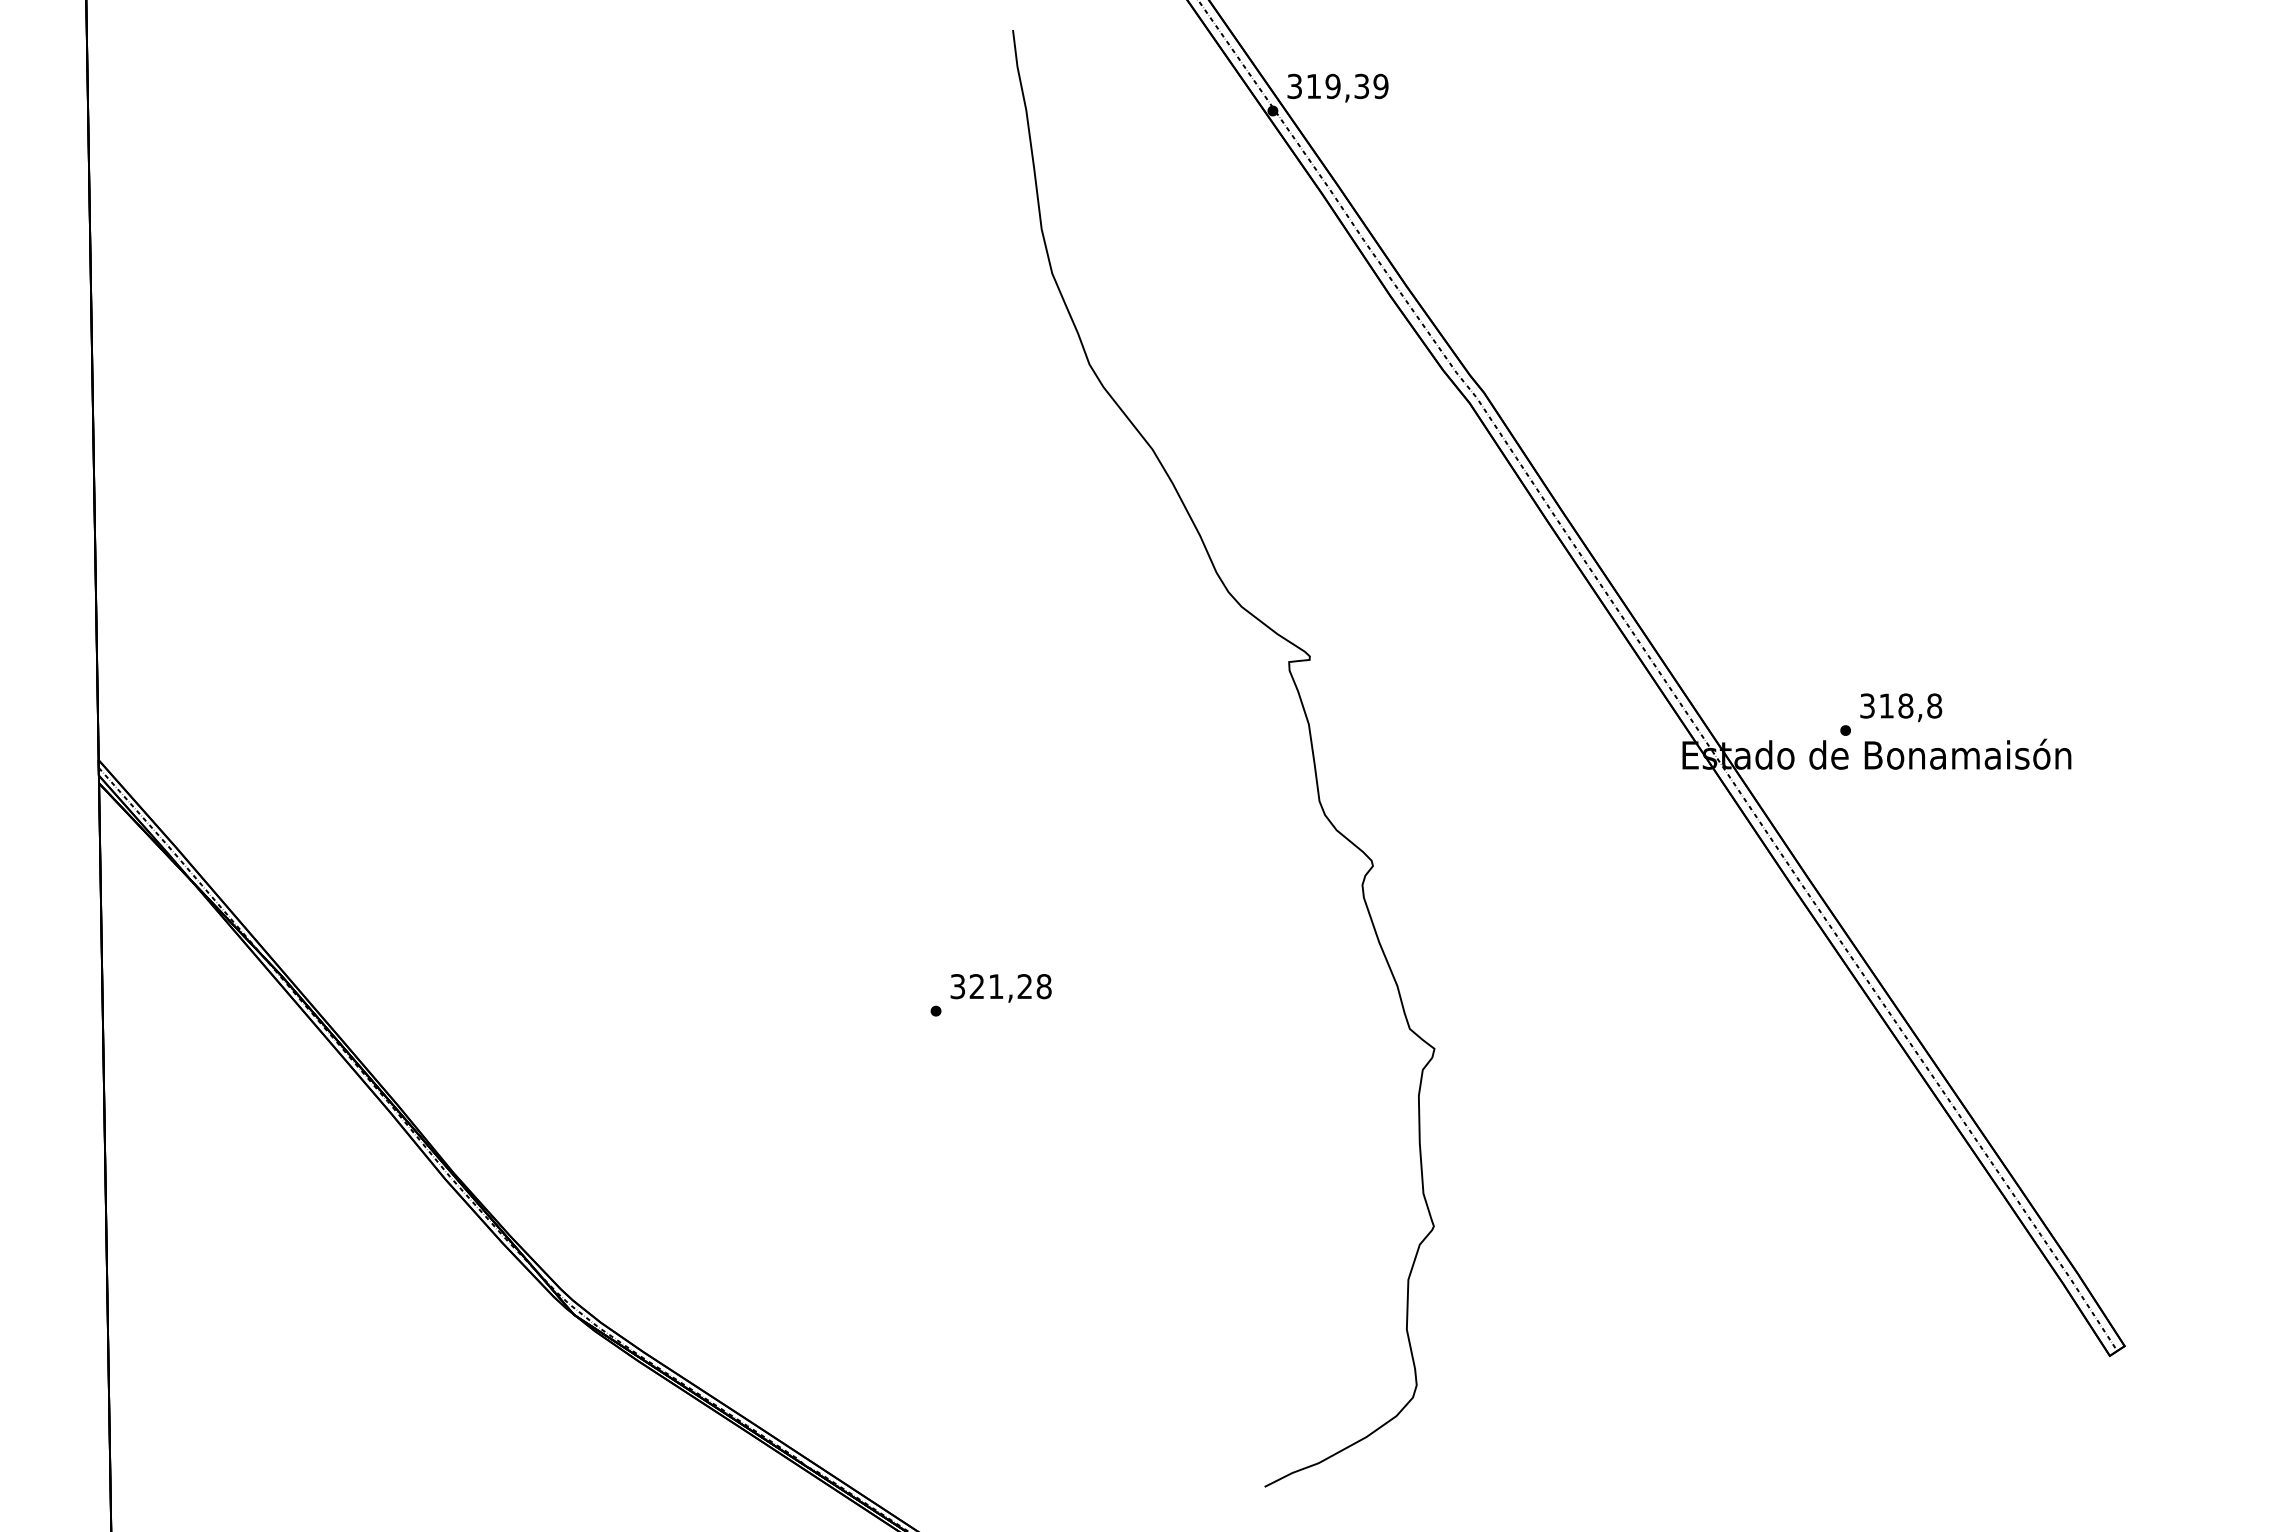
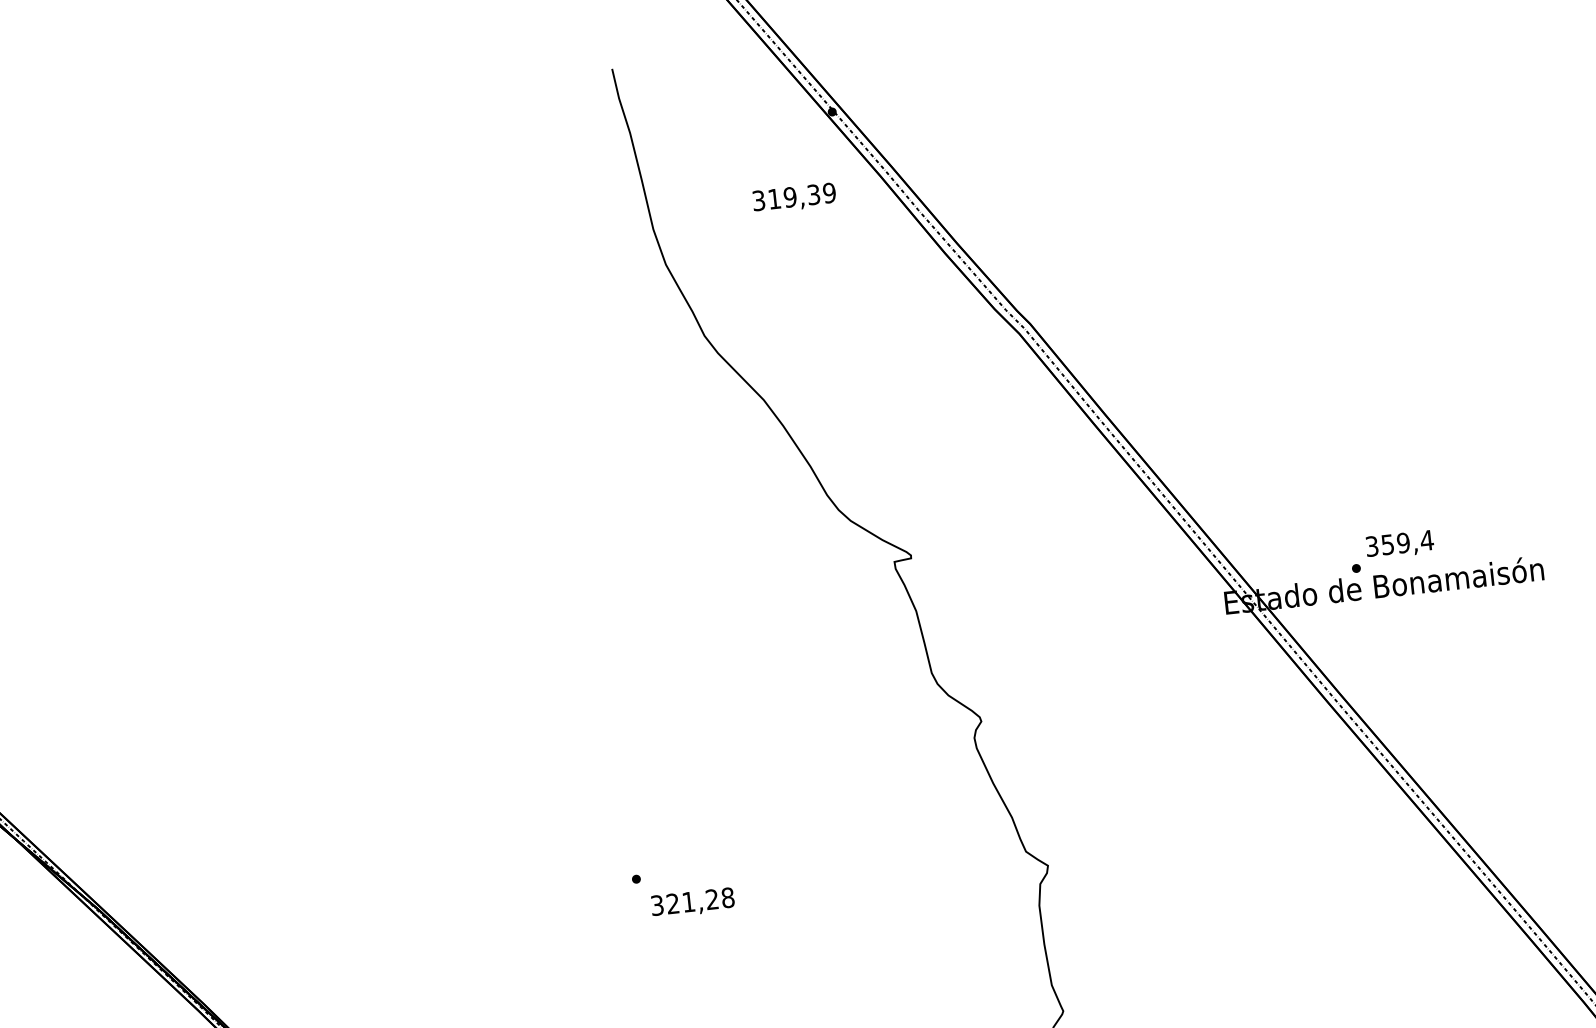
text: (1337, 87) -> (793, 197), moved
text: (1910, 705) -> (1407, 542), 318,8 -> 359,4
text: (1000, 988) -> (692, 903), moved

